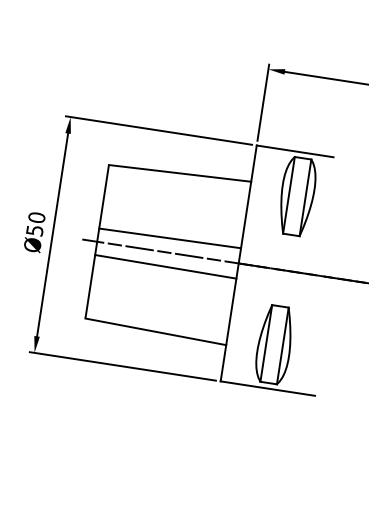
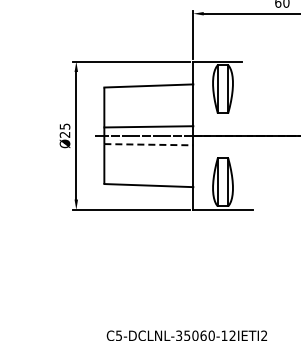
text: (35, 223) -> (64, 130), Ø50 -> Ø25
line: (165, 266) -> (148, 144), solid -> dashed

